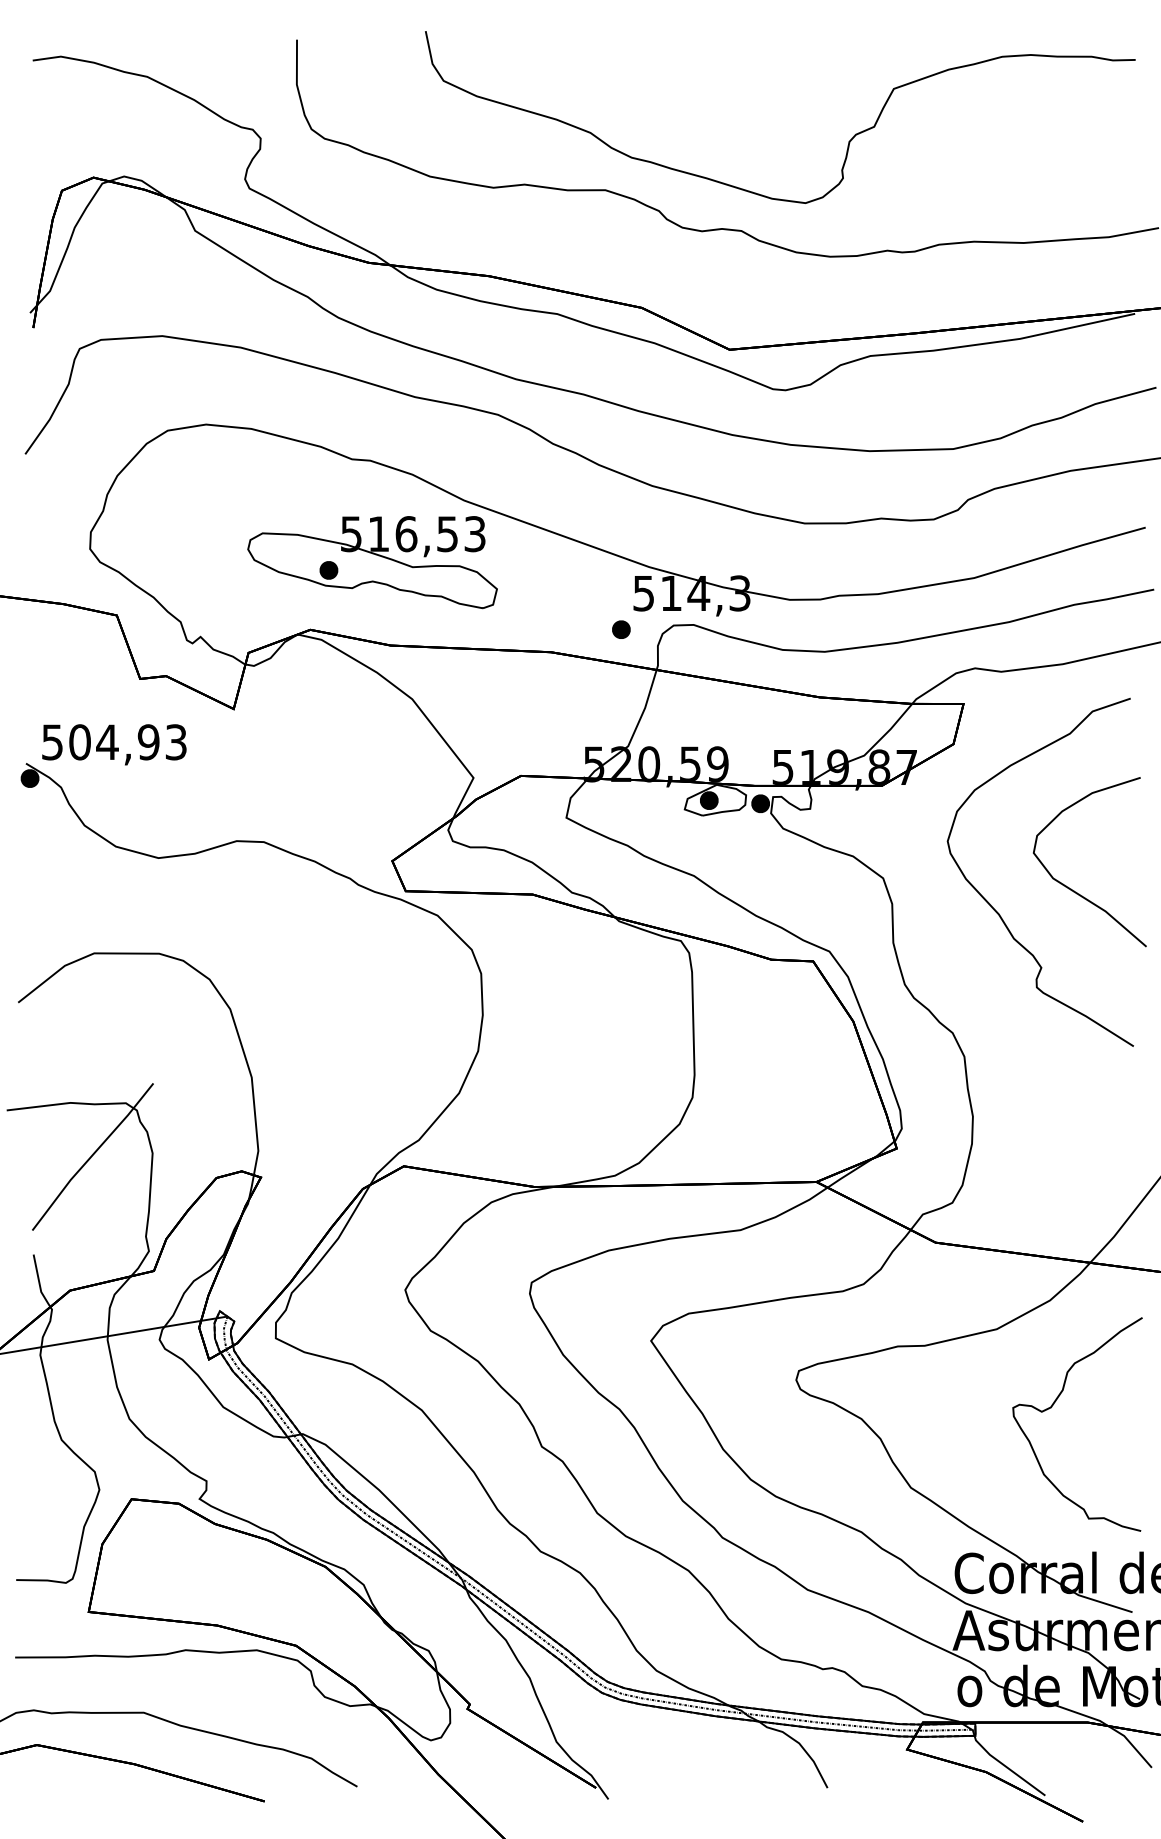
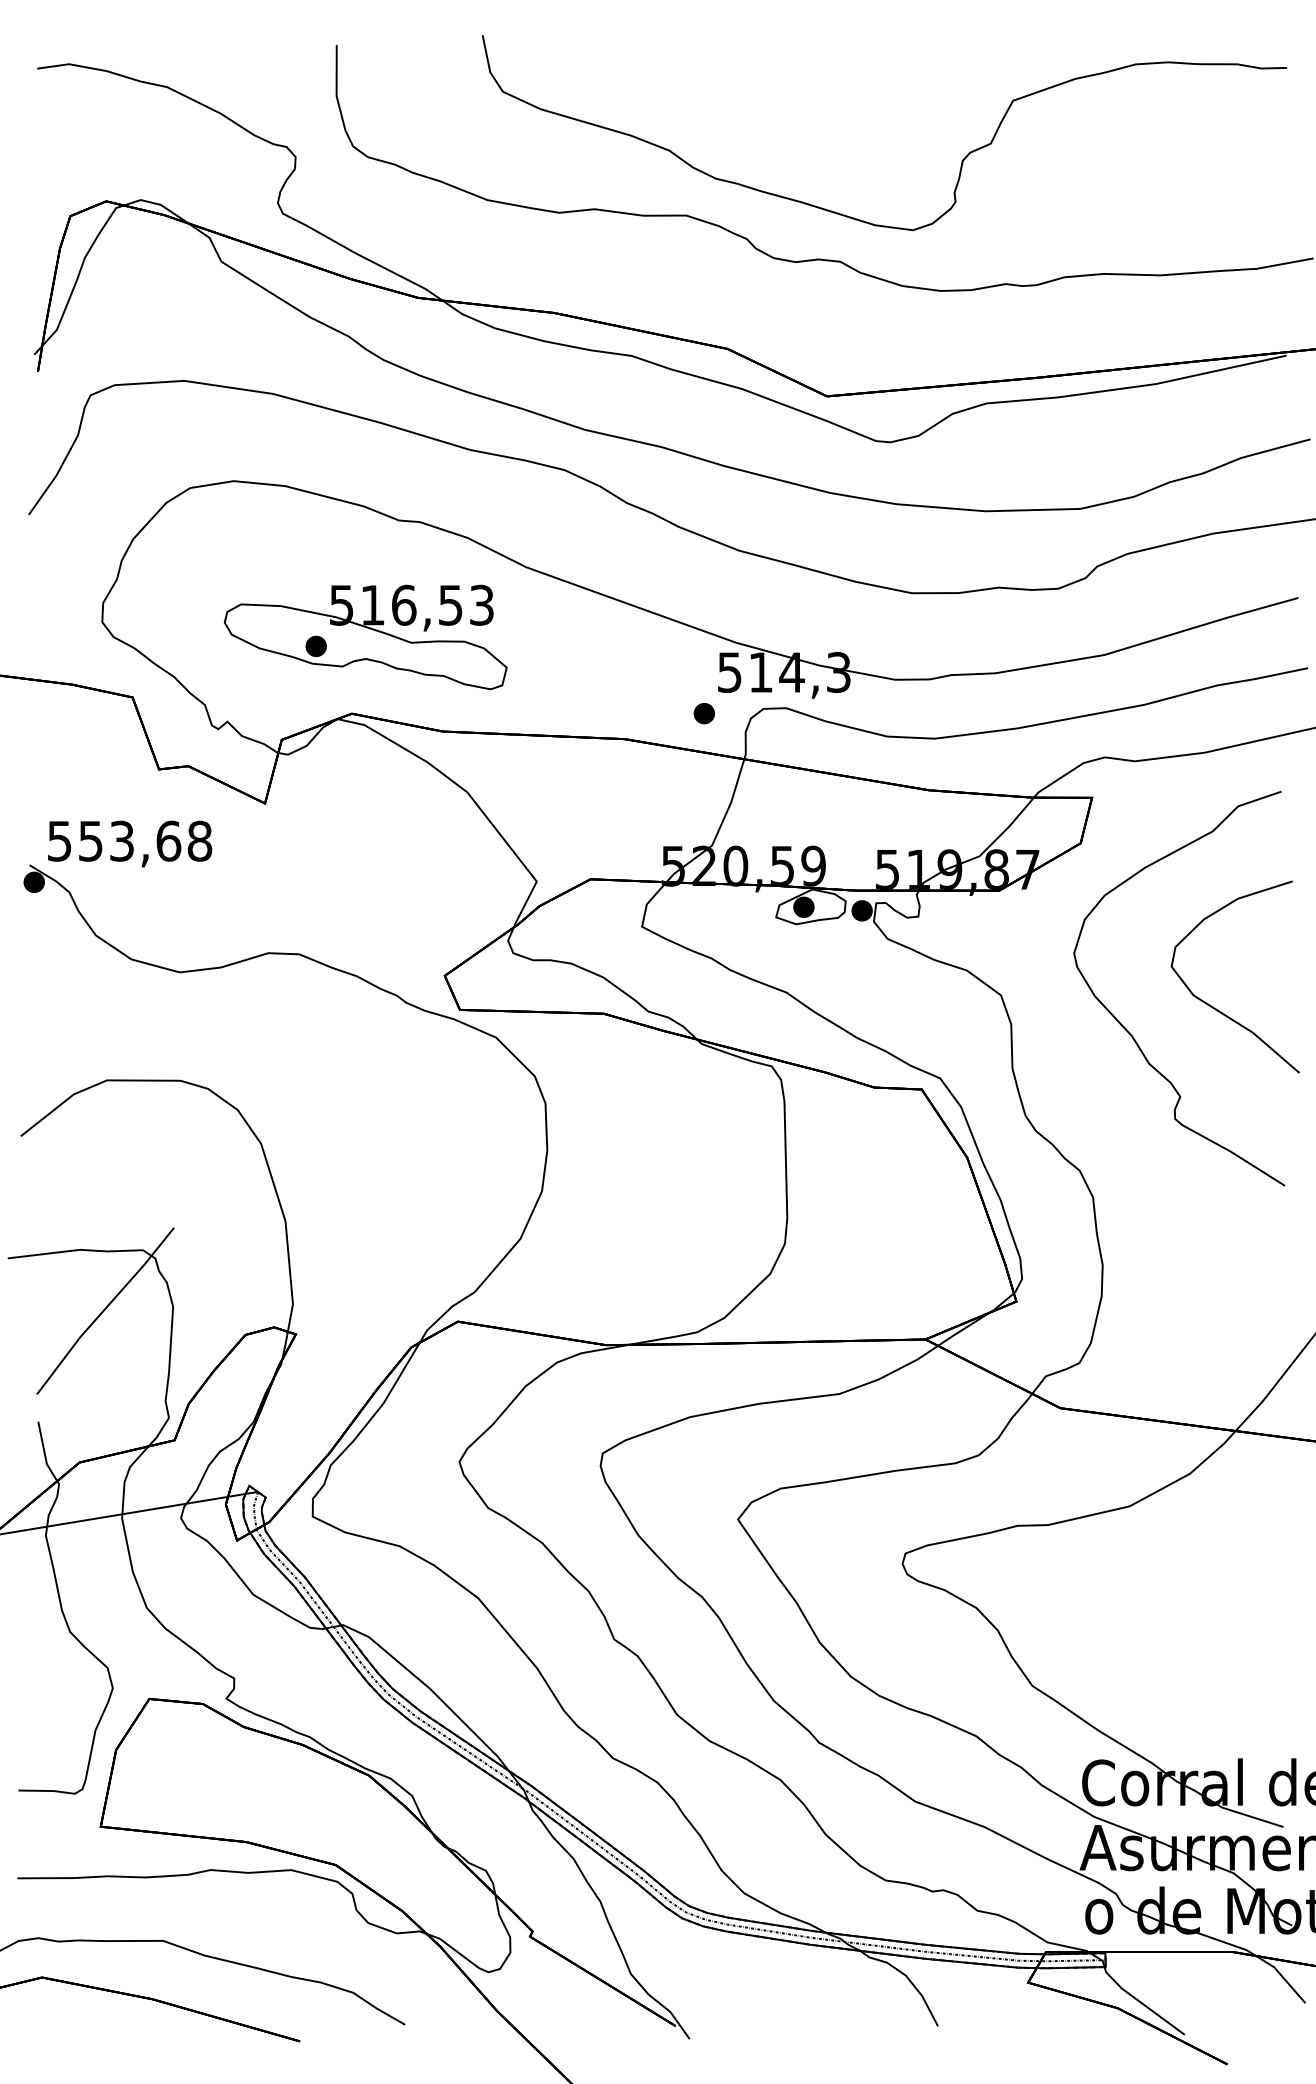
part: (372, 562) -> (365, 637), moved
text: (128, 742) -> (145, 841), 504,93 -> 553,68
curve: (1052, 1407) -> (1192, 1595), removed

